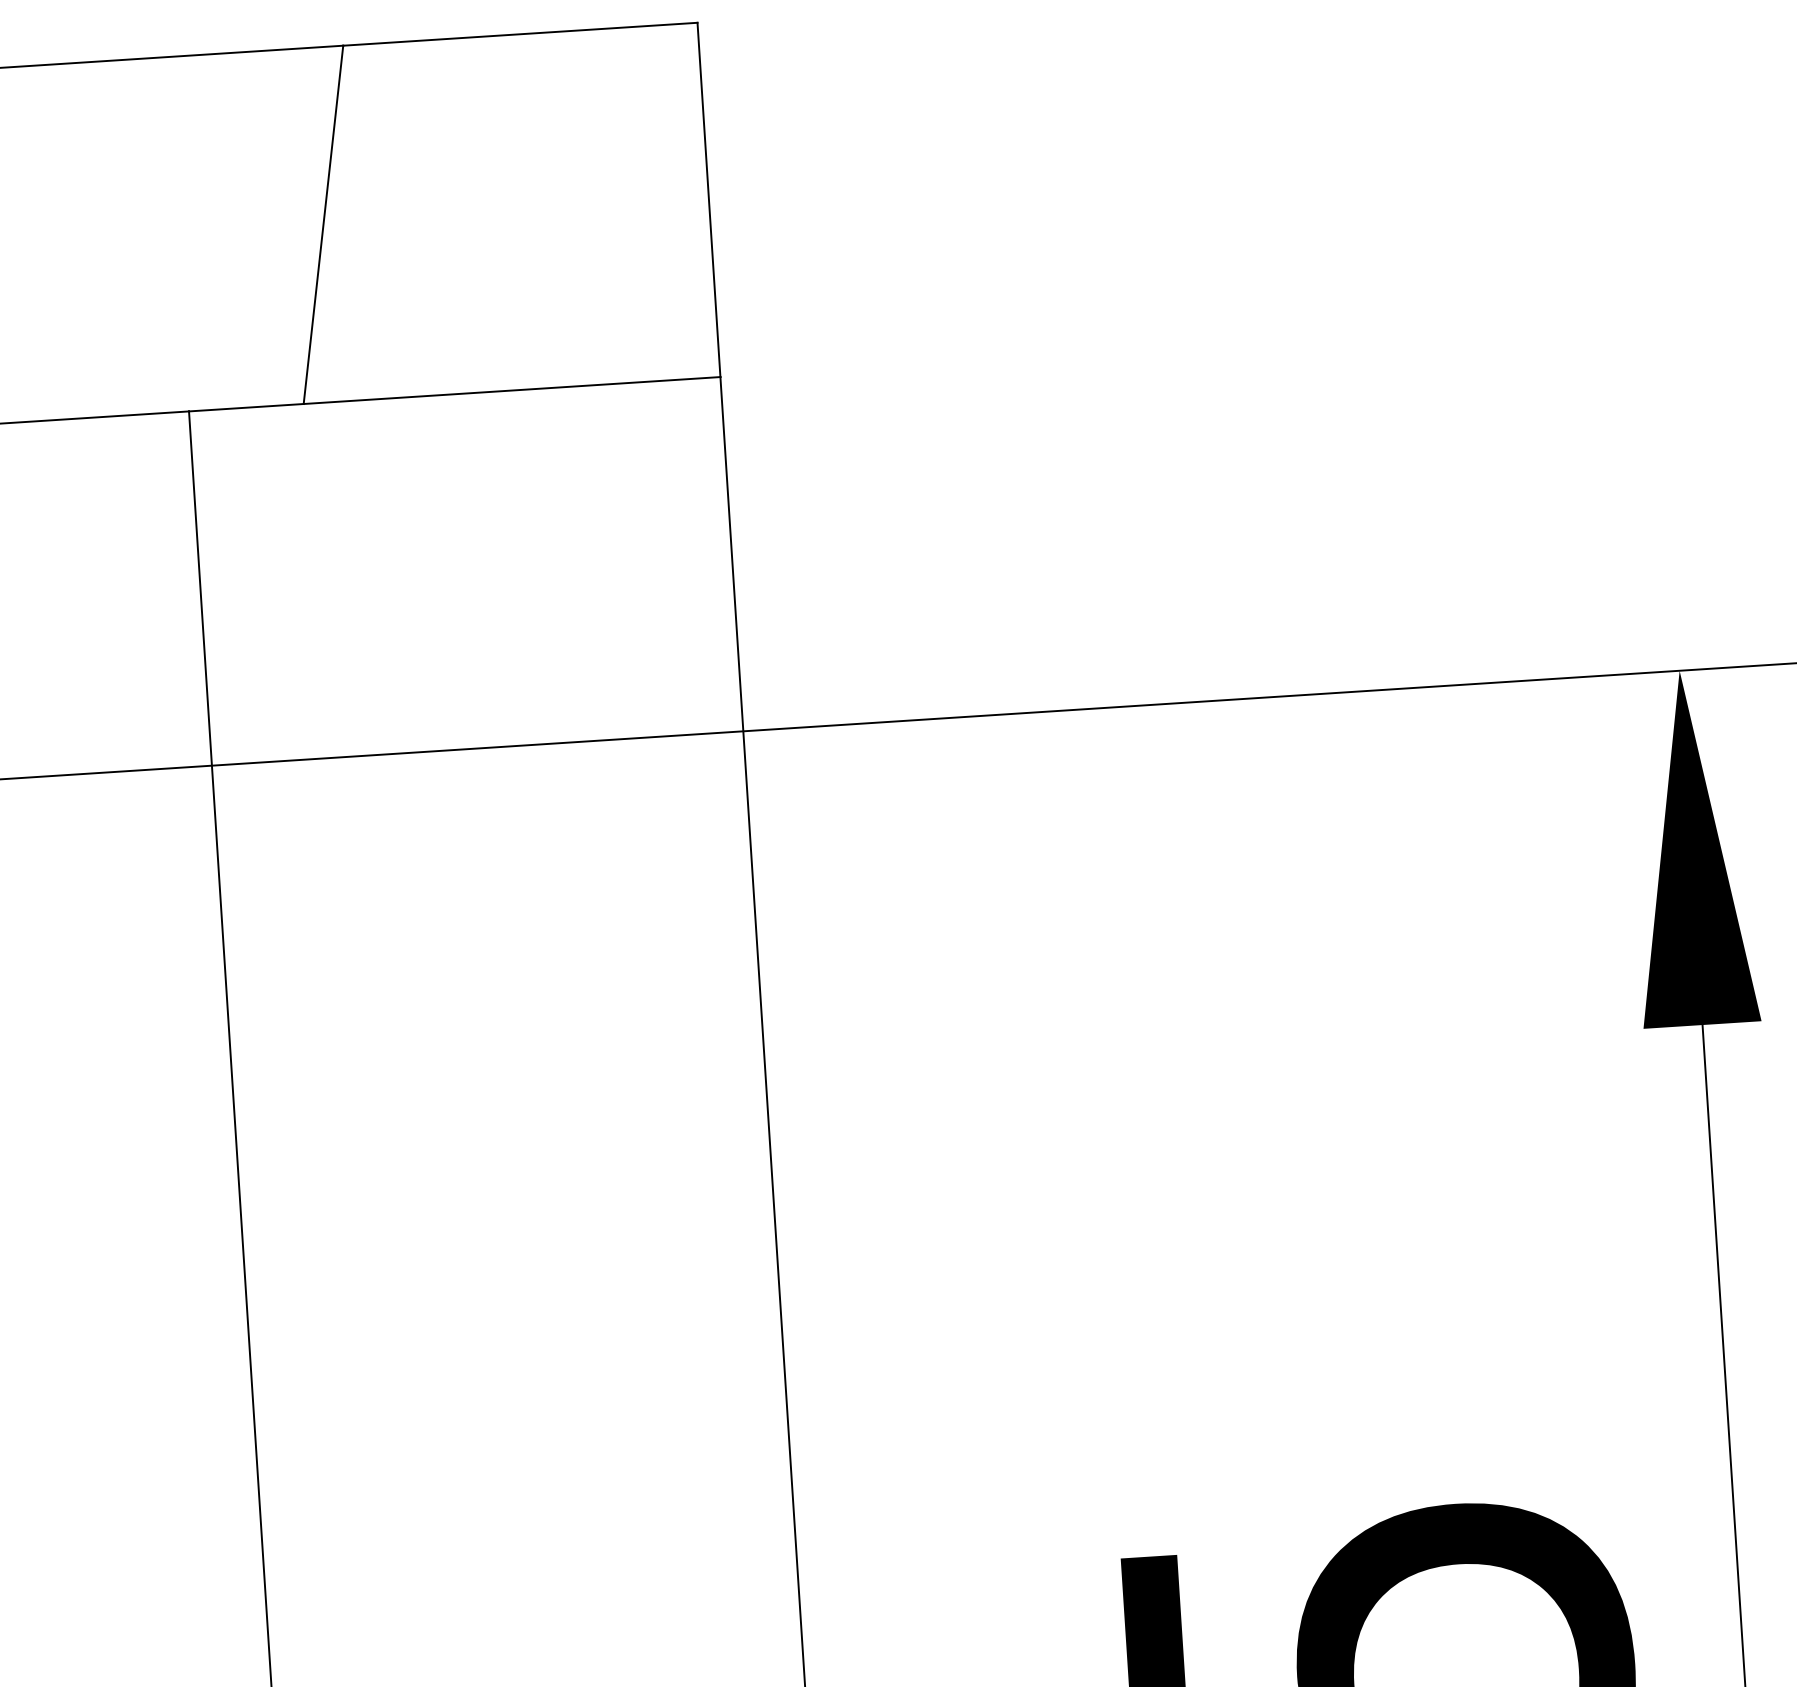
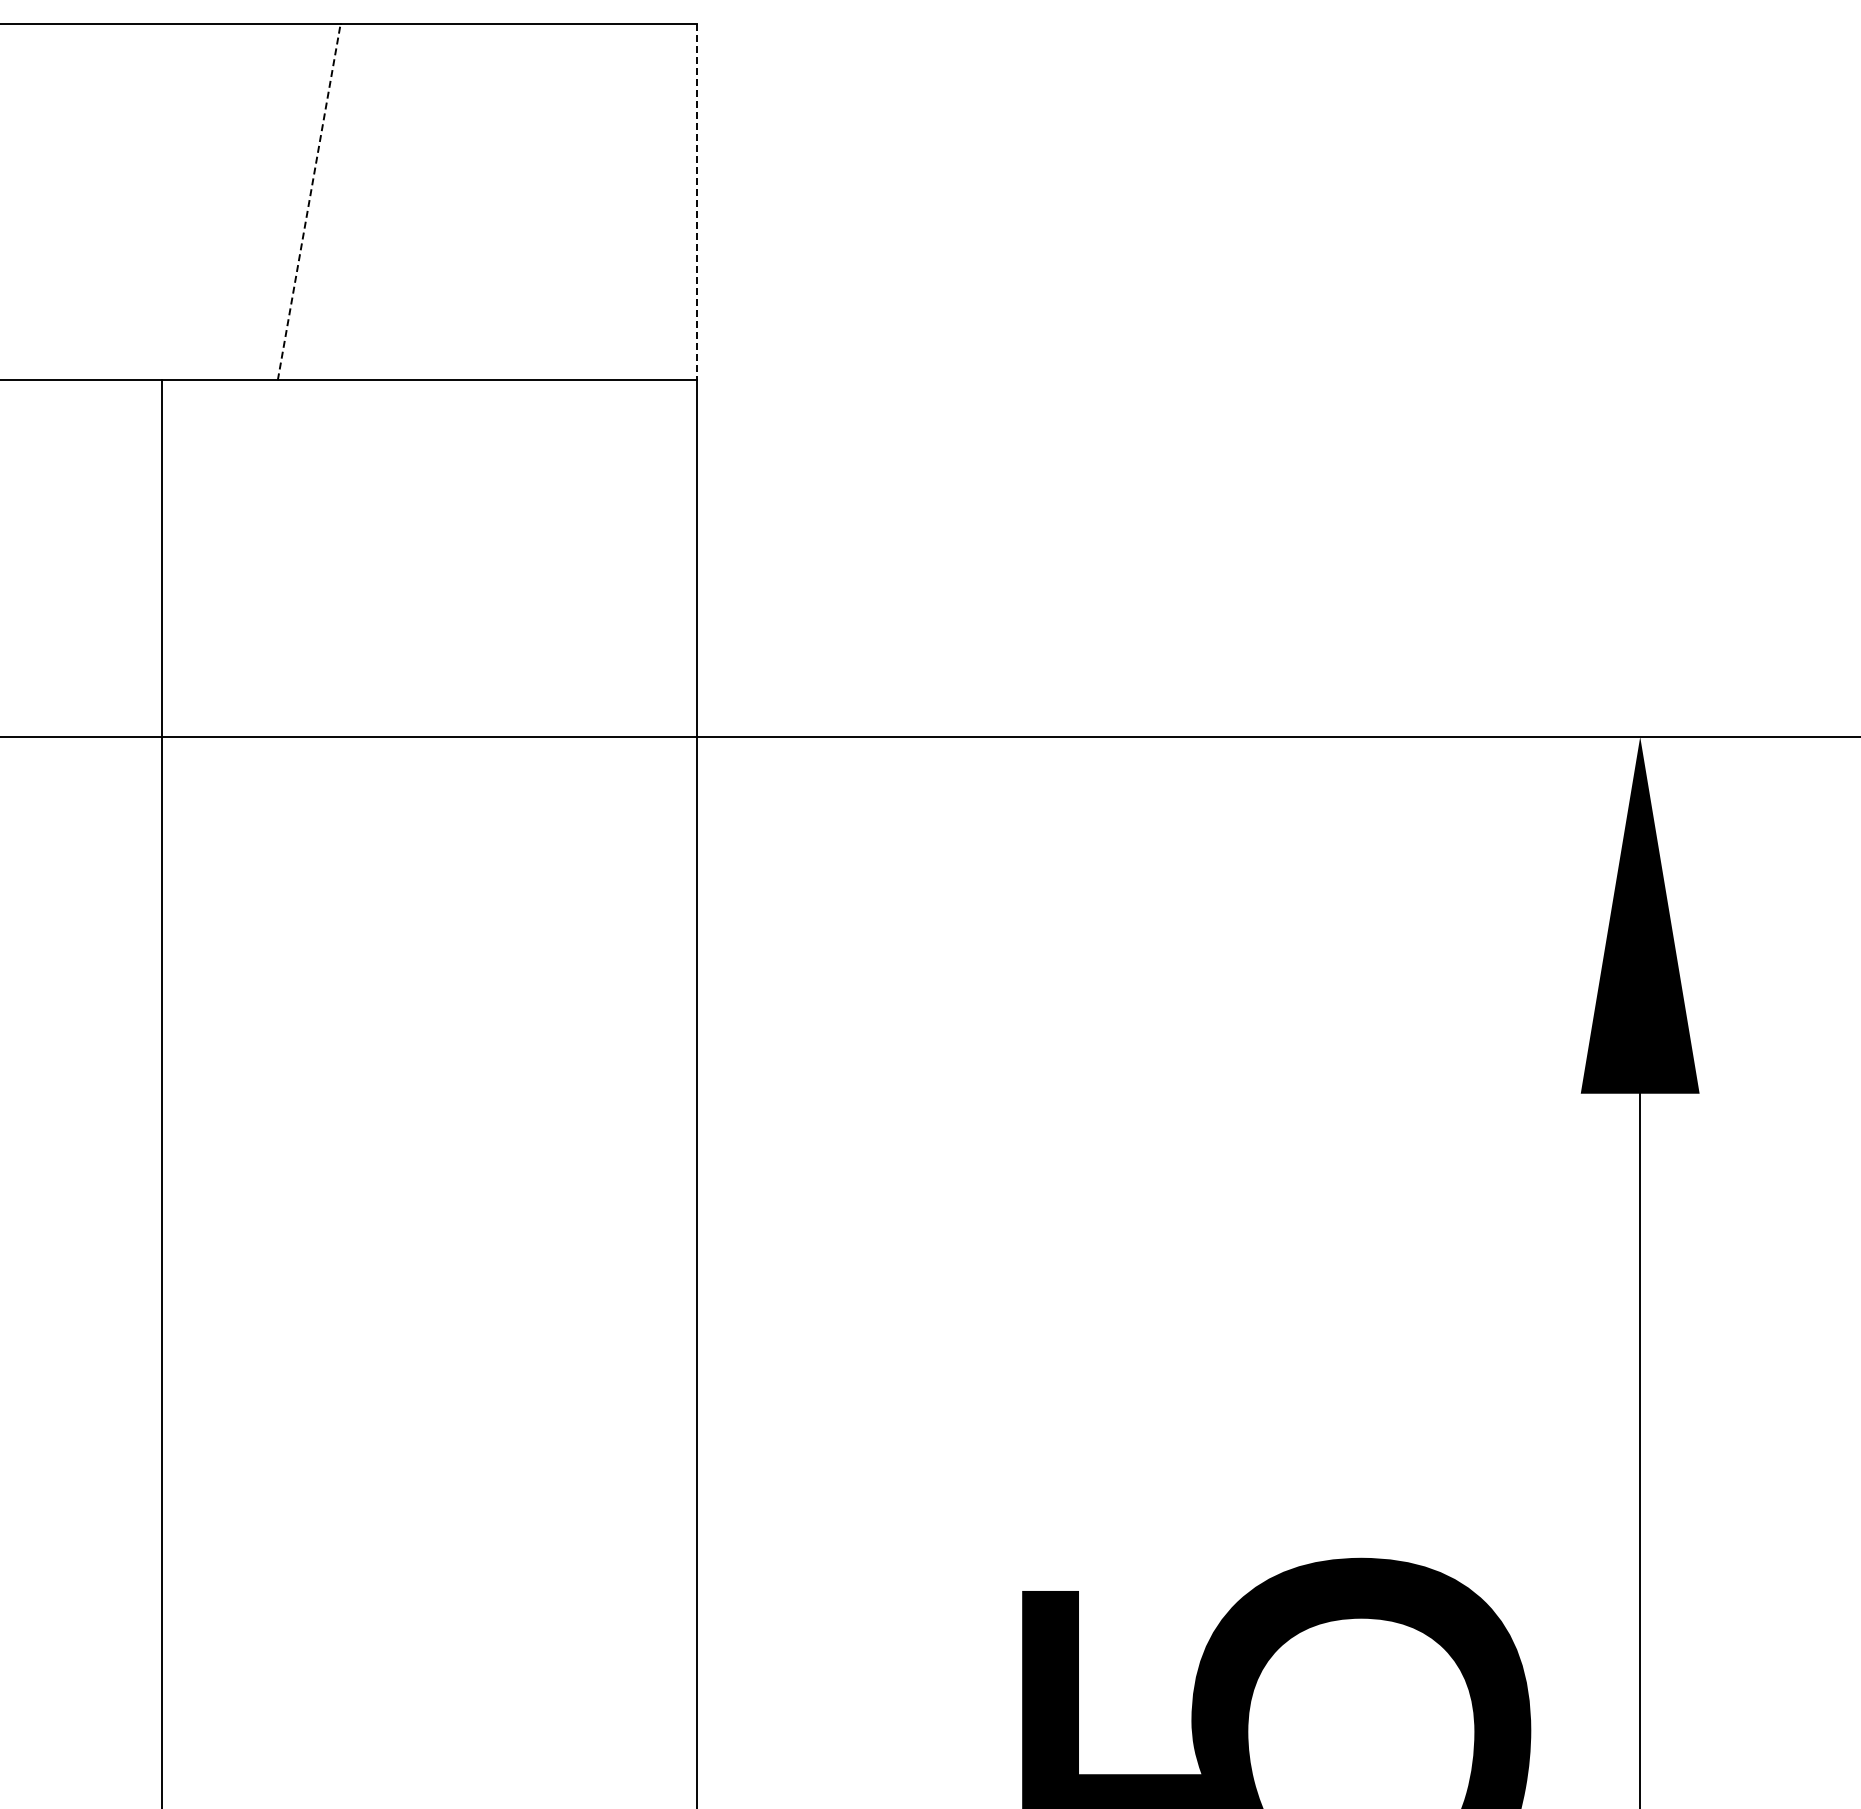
line: (709, 200) -> (697, 202), solid -> dashed
line: (323, 224) -> (309, 201), solid -> dashed

